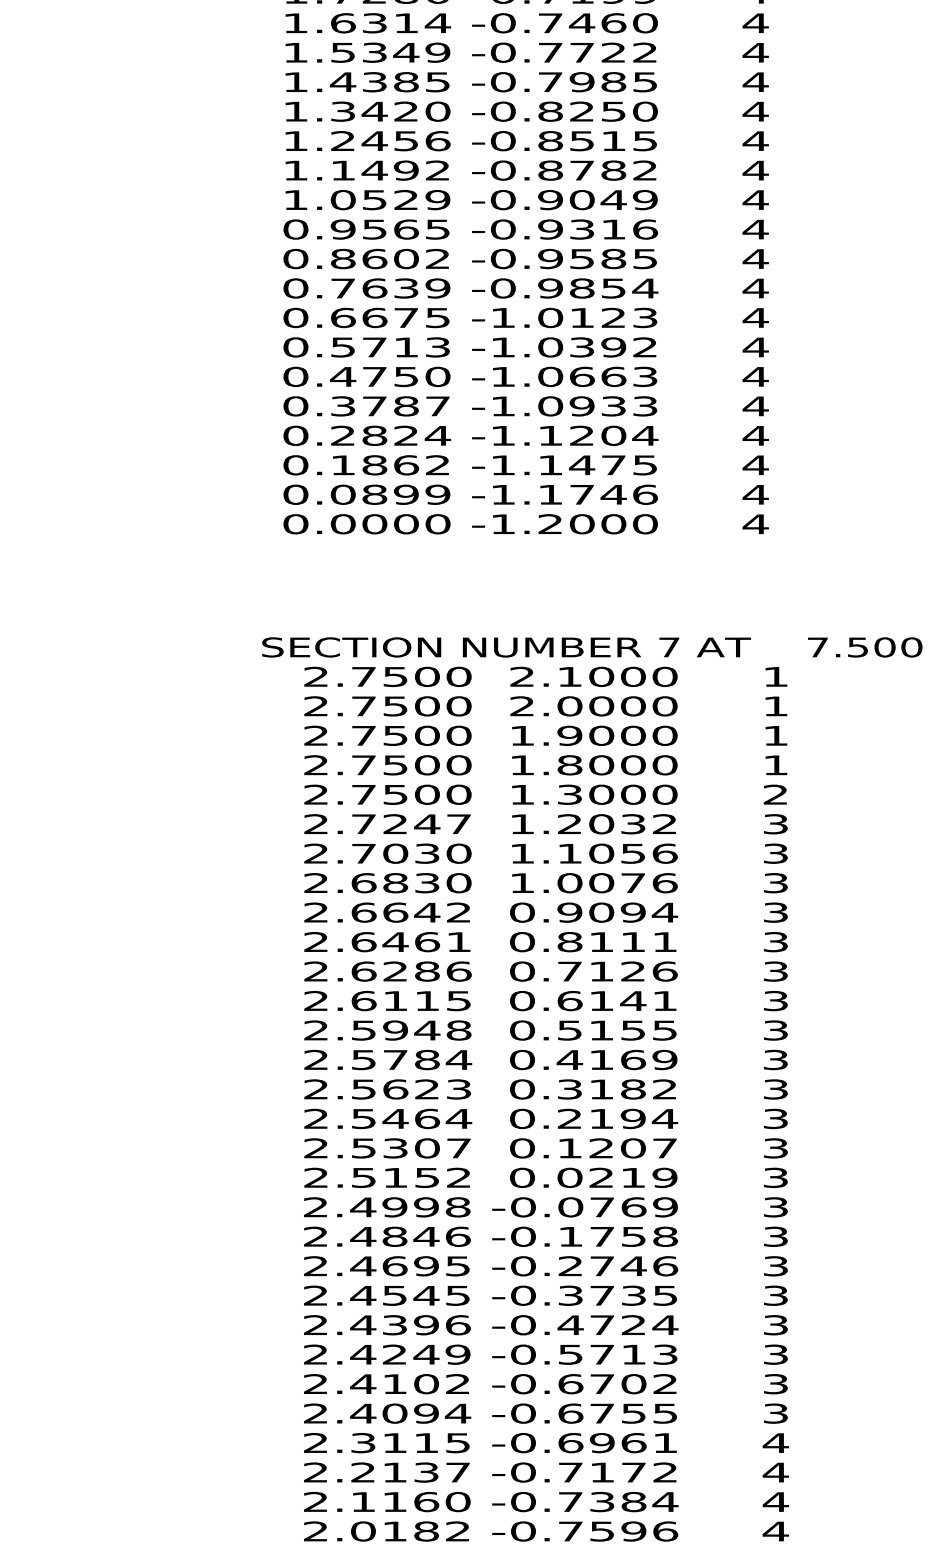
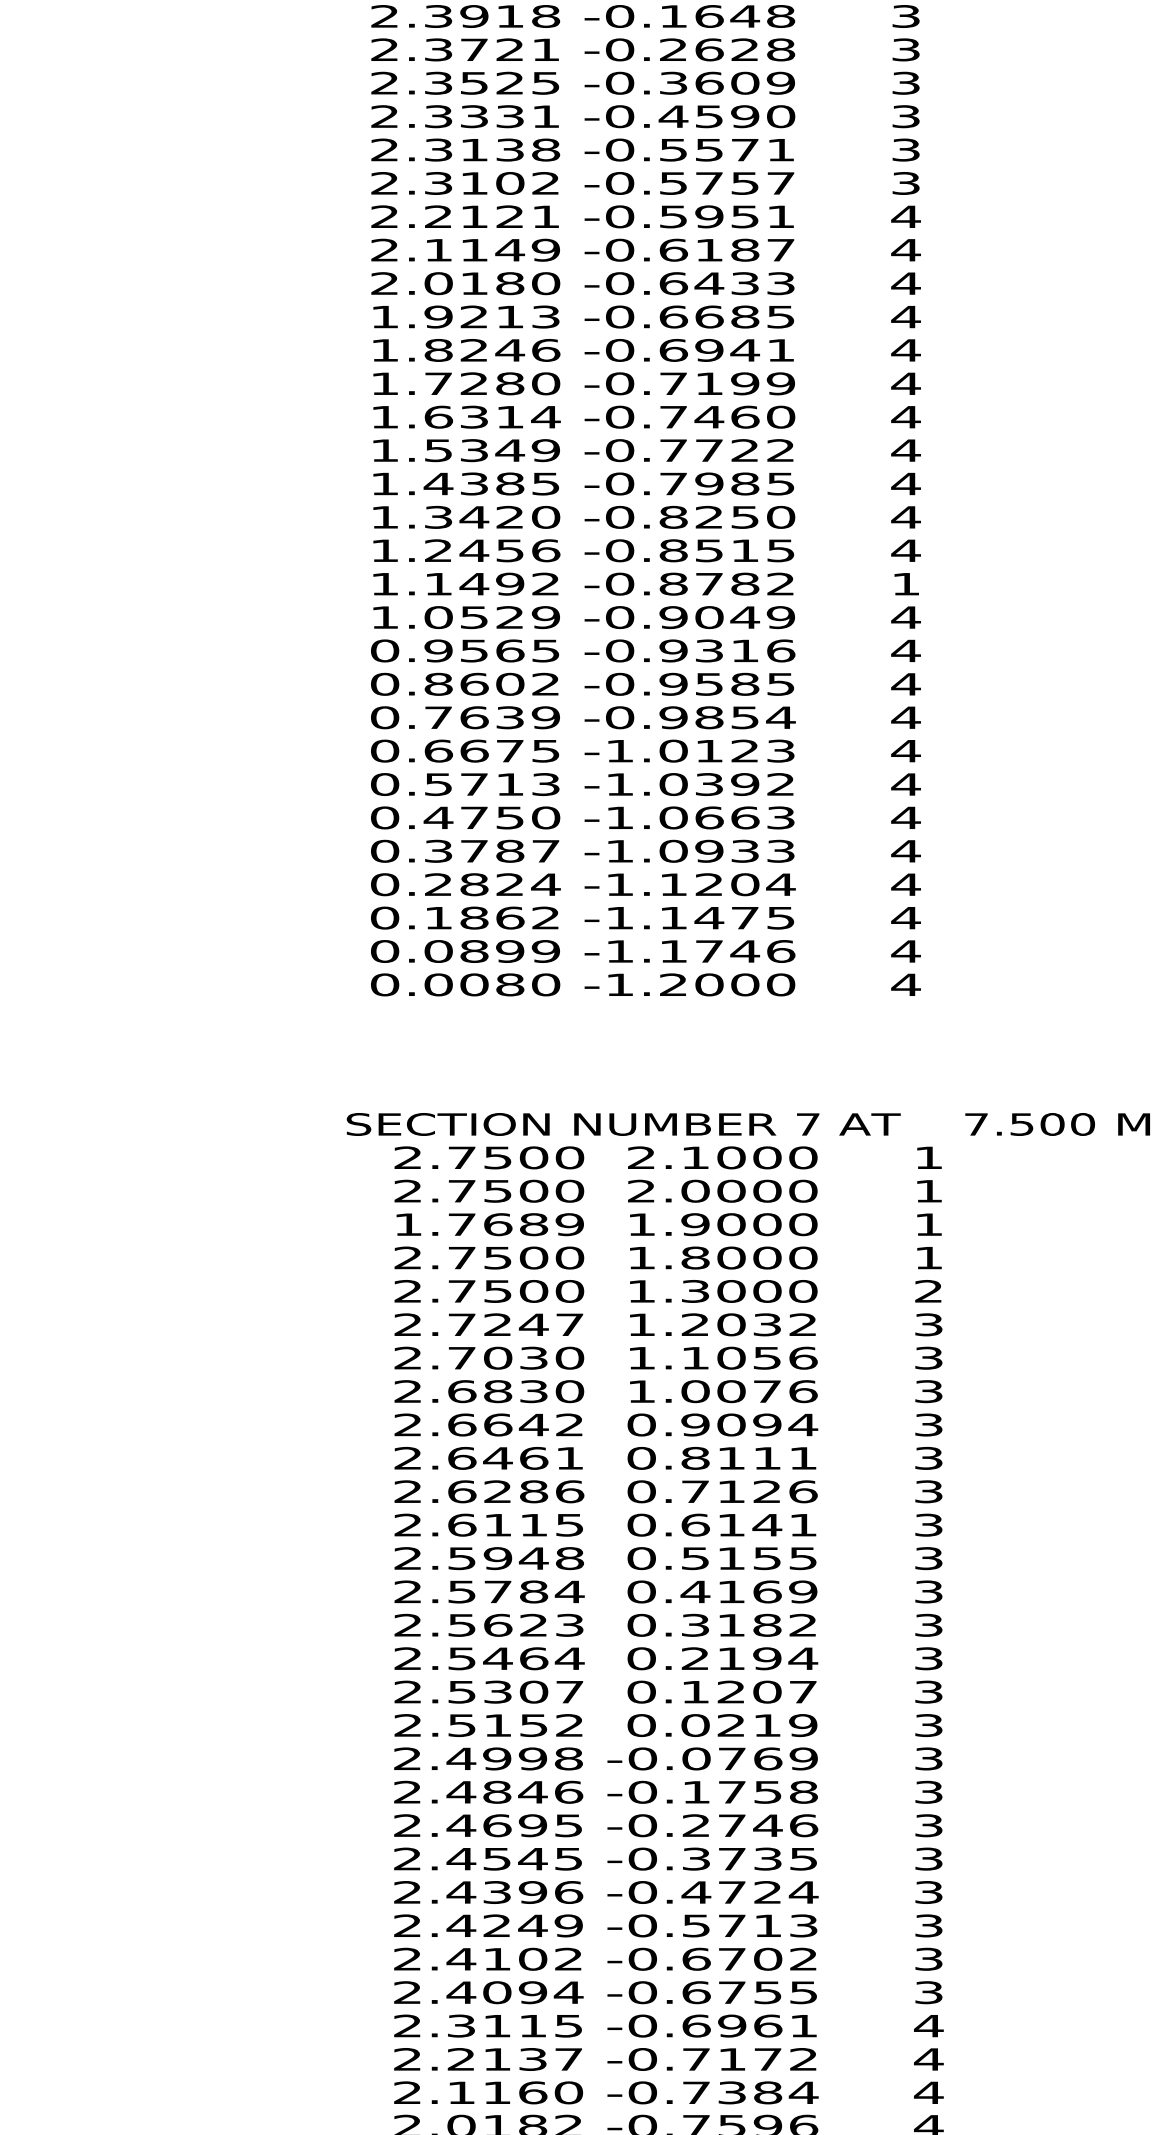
text: (755, 170) -> (905, 584), 4 -> 1
text: (406, 523) -> (510, 984), 0.0000 -> 0.0080
text: (388, 735) -> (489, 1224), 2.7500 -> 1.7689

